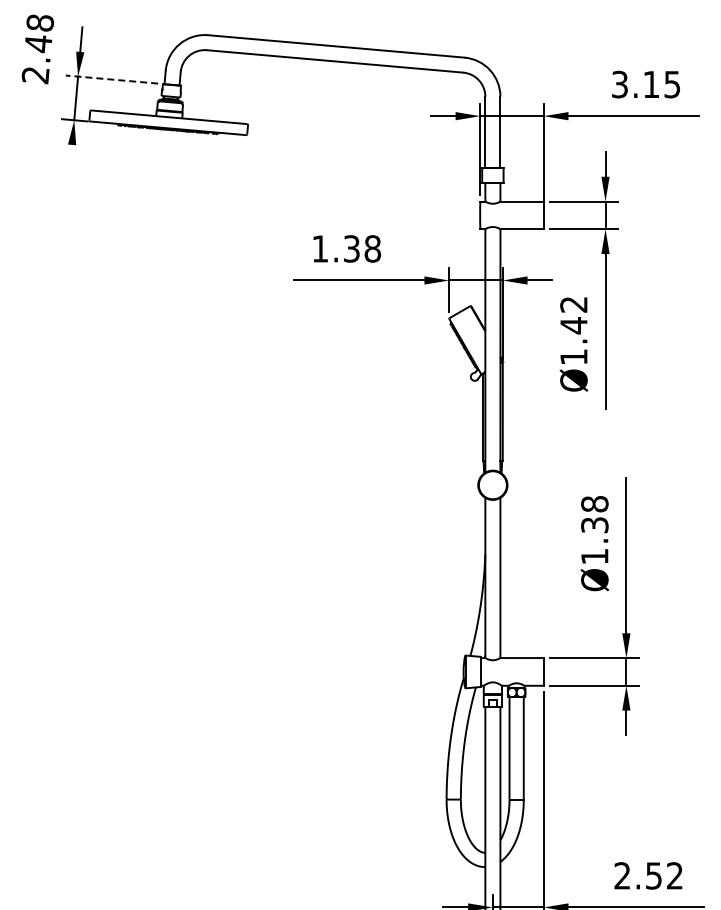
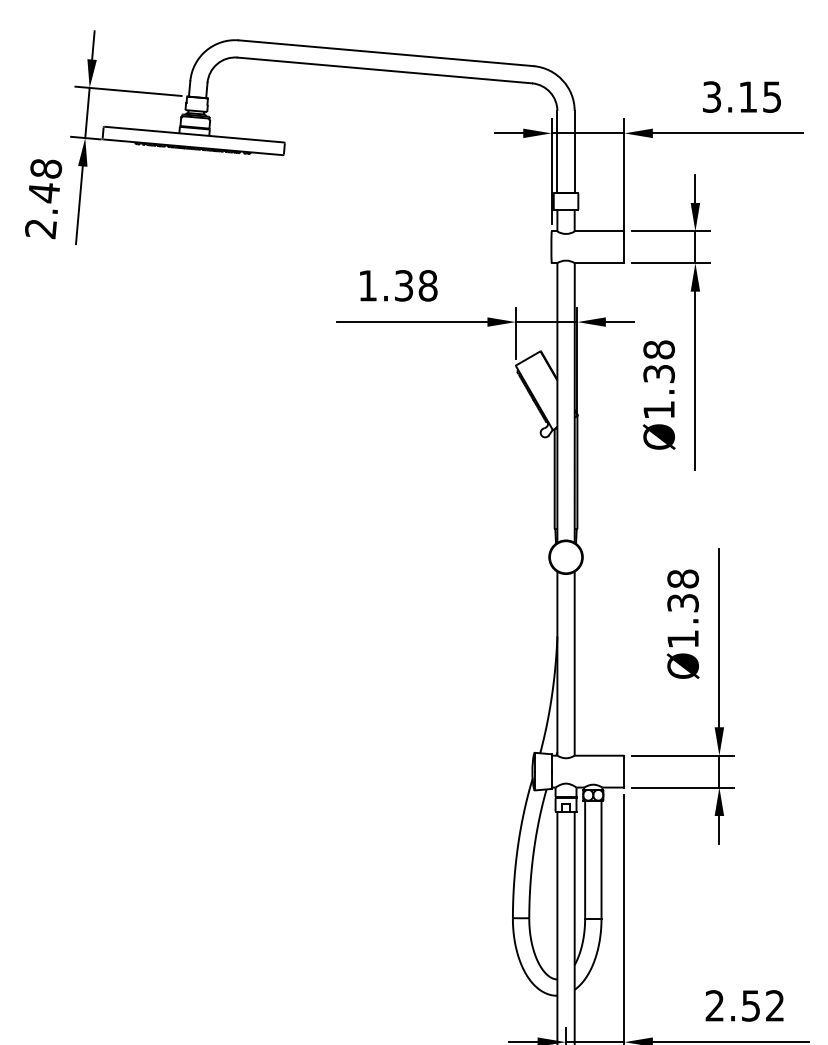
text: (37, 49) -> (43, 199), moved
line: (111, 79) -> (128, 91), dashed -> solid
line: (69, 178) -> (79, 204), added
text: (573, 315) -> (658, 362), Ø1.42 -> Ø1.38

